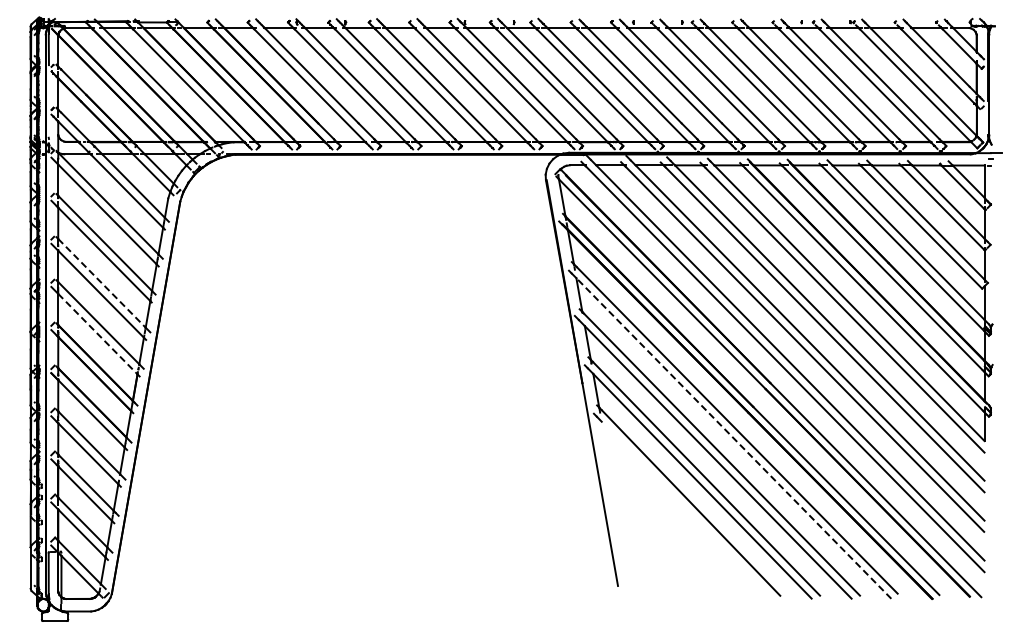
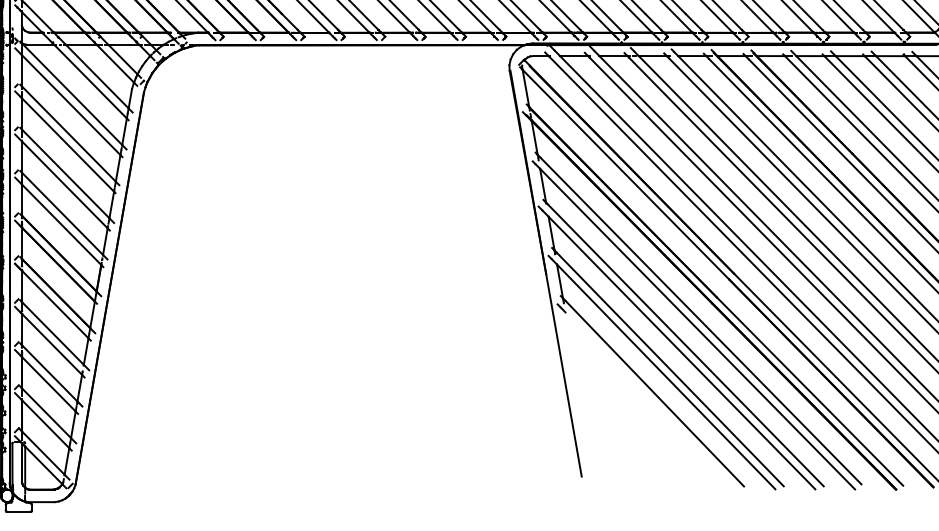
line: (102, 283) -> (66, 174), dashed -> solid
line: (98, 334) -> (62, 225), dashed -> solid
line: (733, 438) -> (697, 329), dashed -> solid

